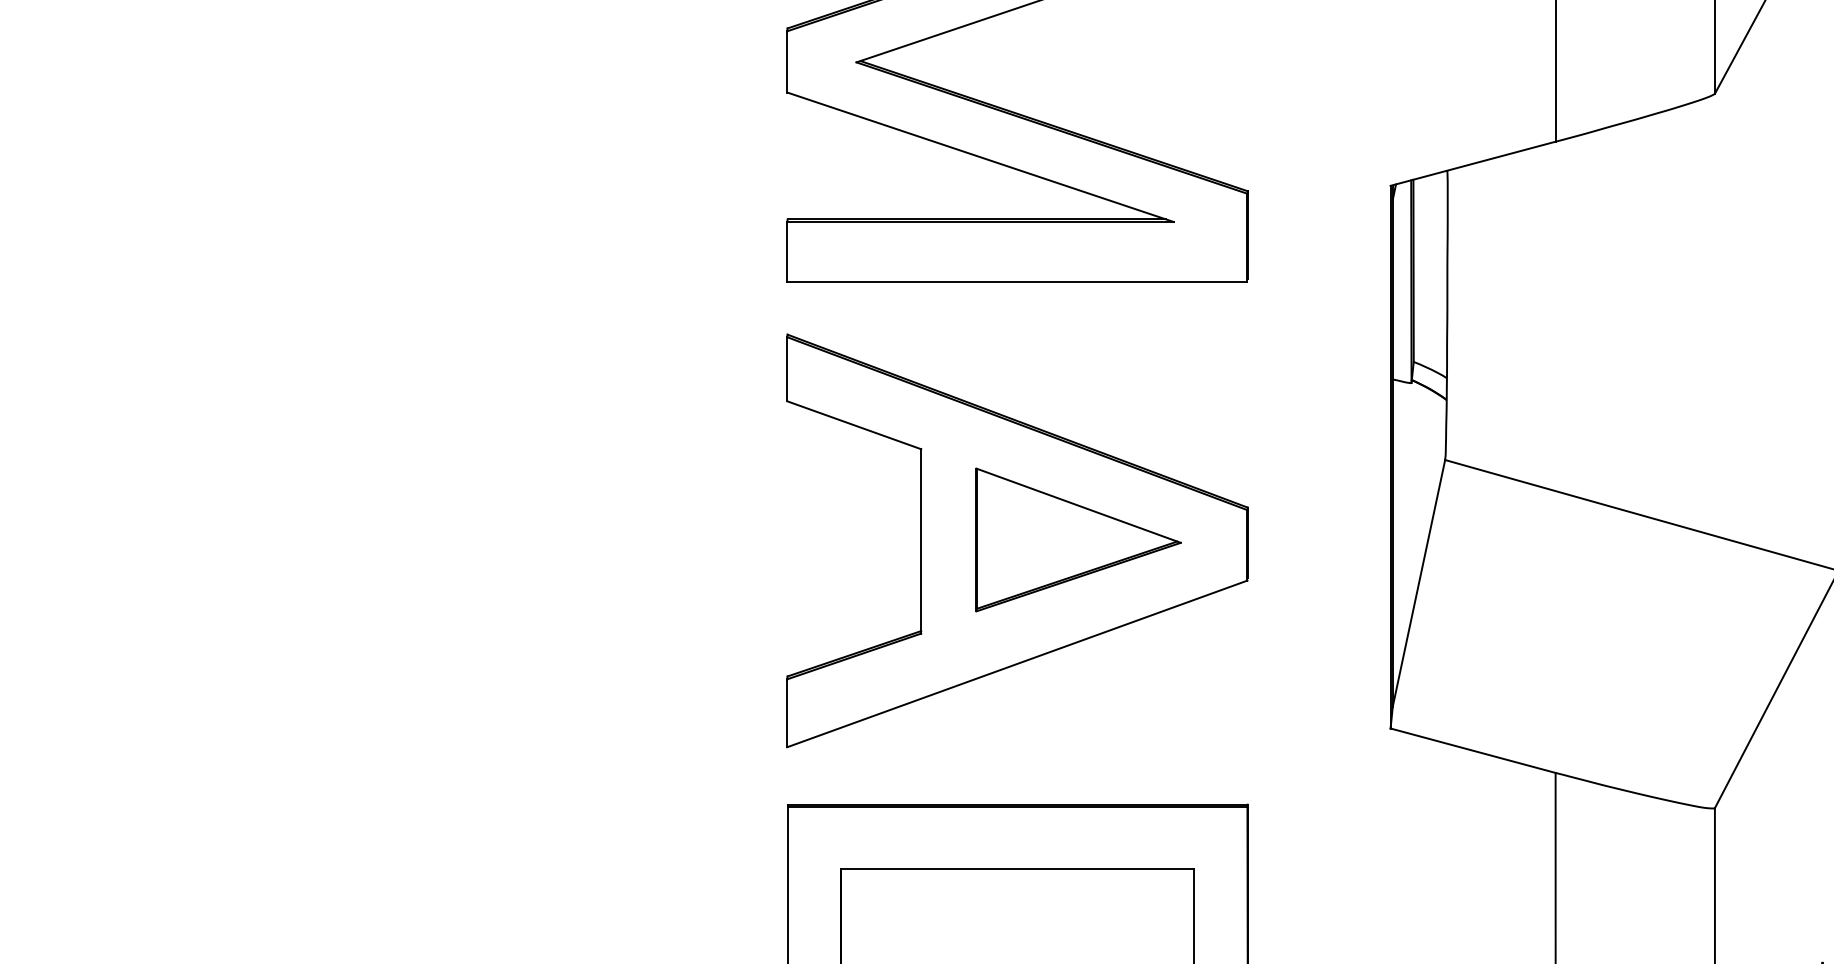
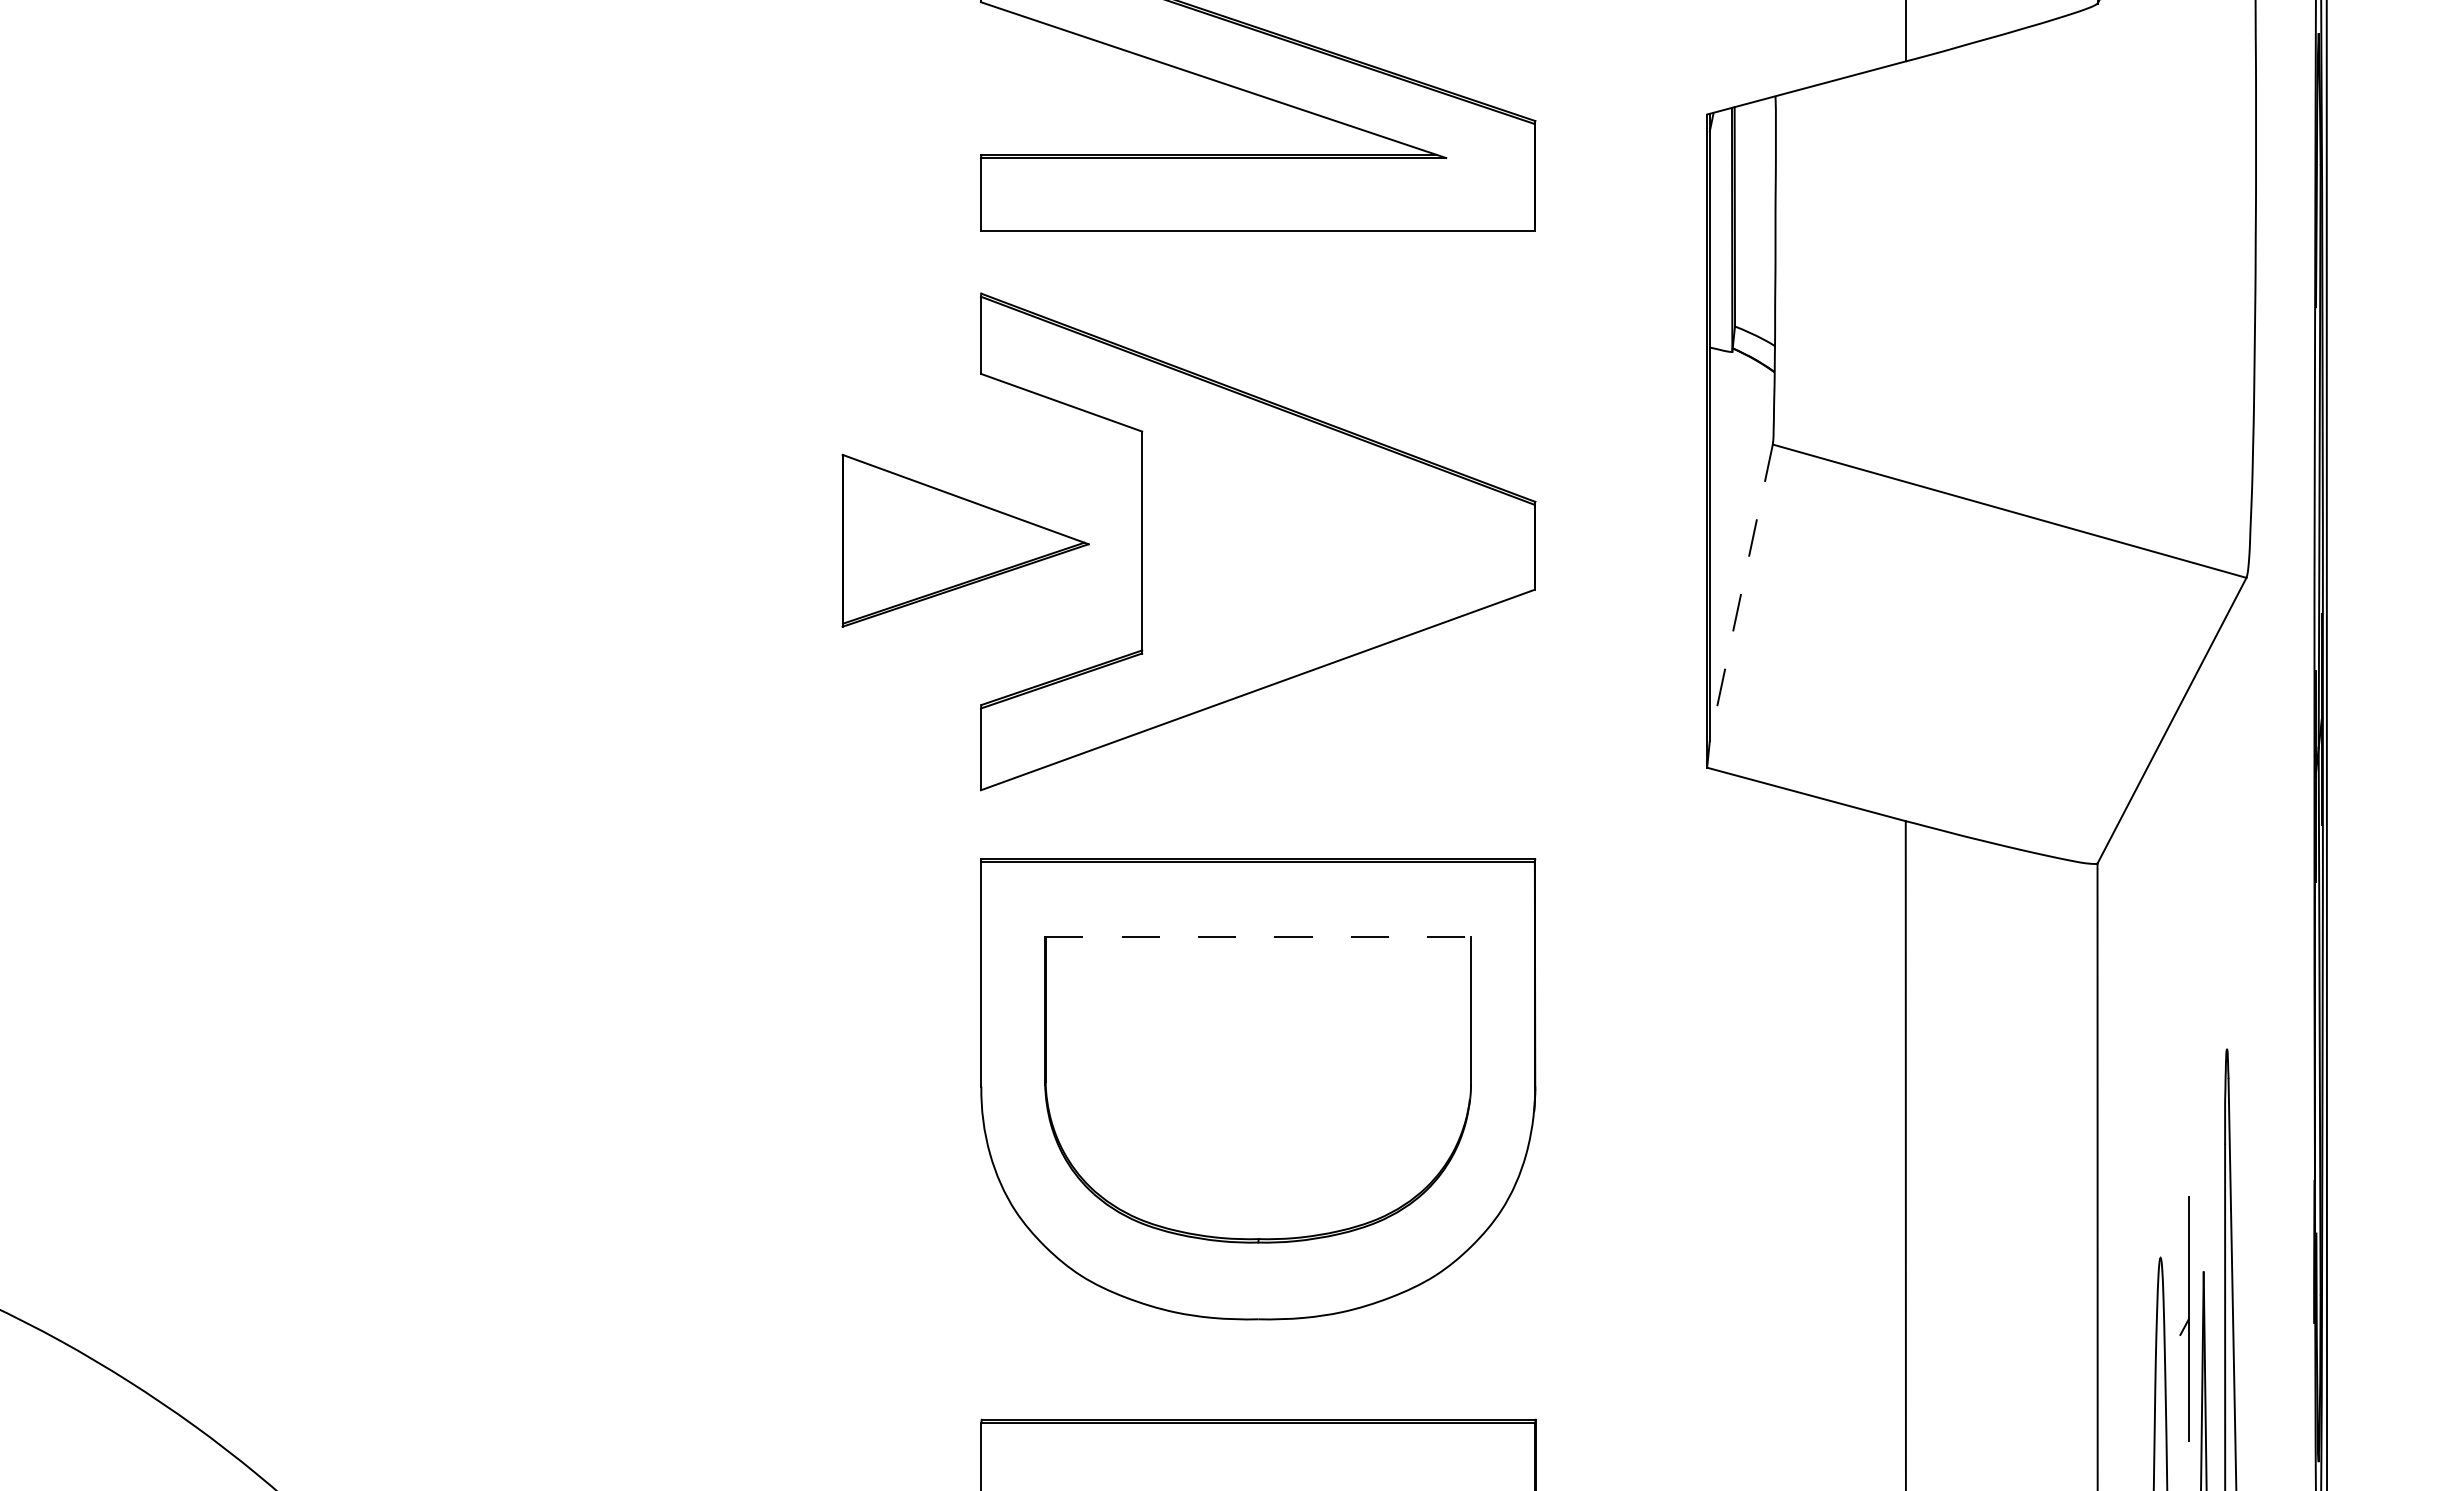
part: (1078, 539) -> (965, 540), moved
line: (1419, 582) -> (1741, 592), solid -> dashed
line: (1017, 869) -> (1258, 937), solid -> dashed

